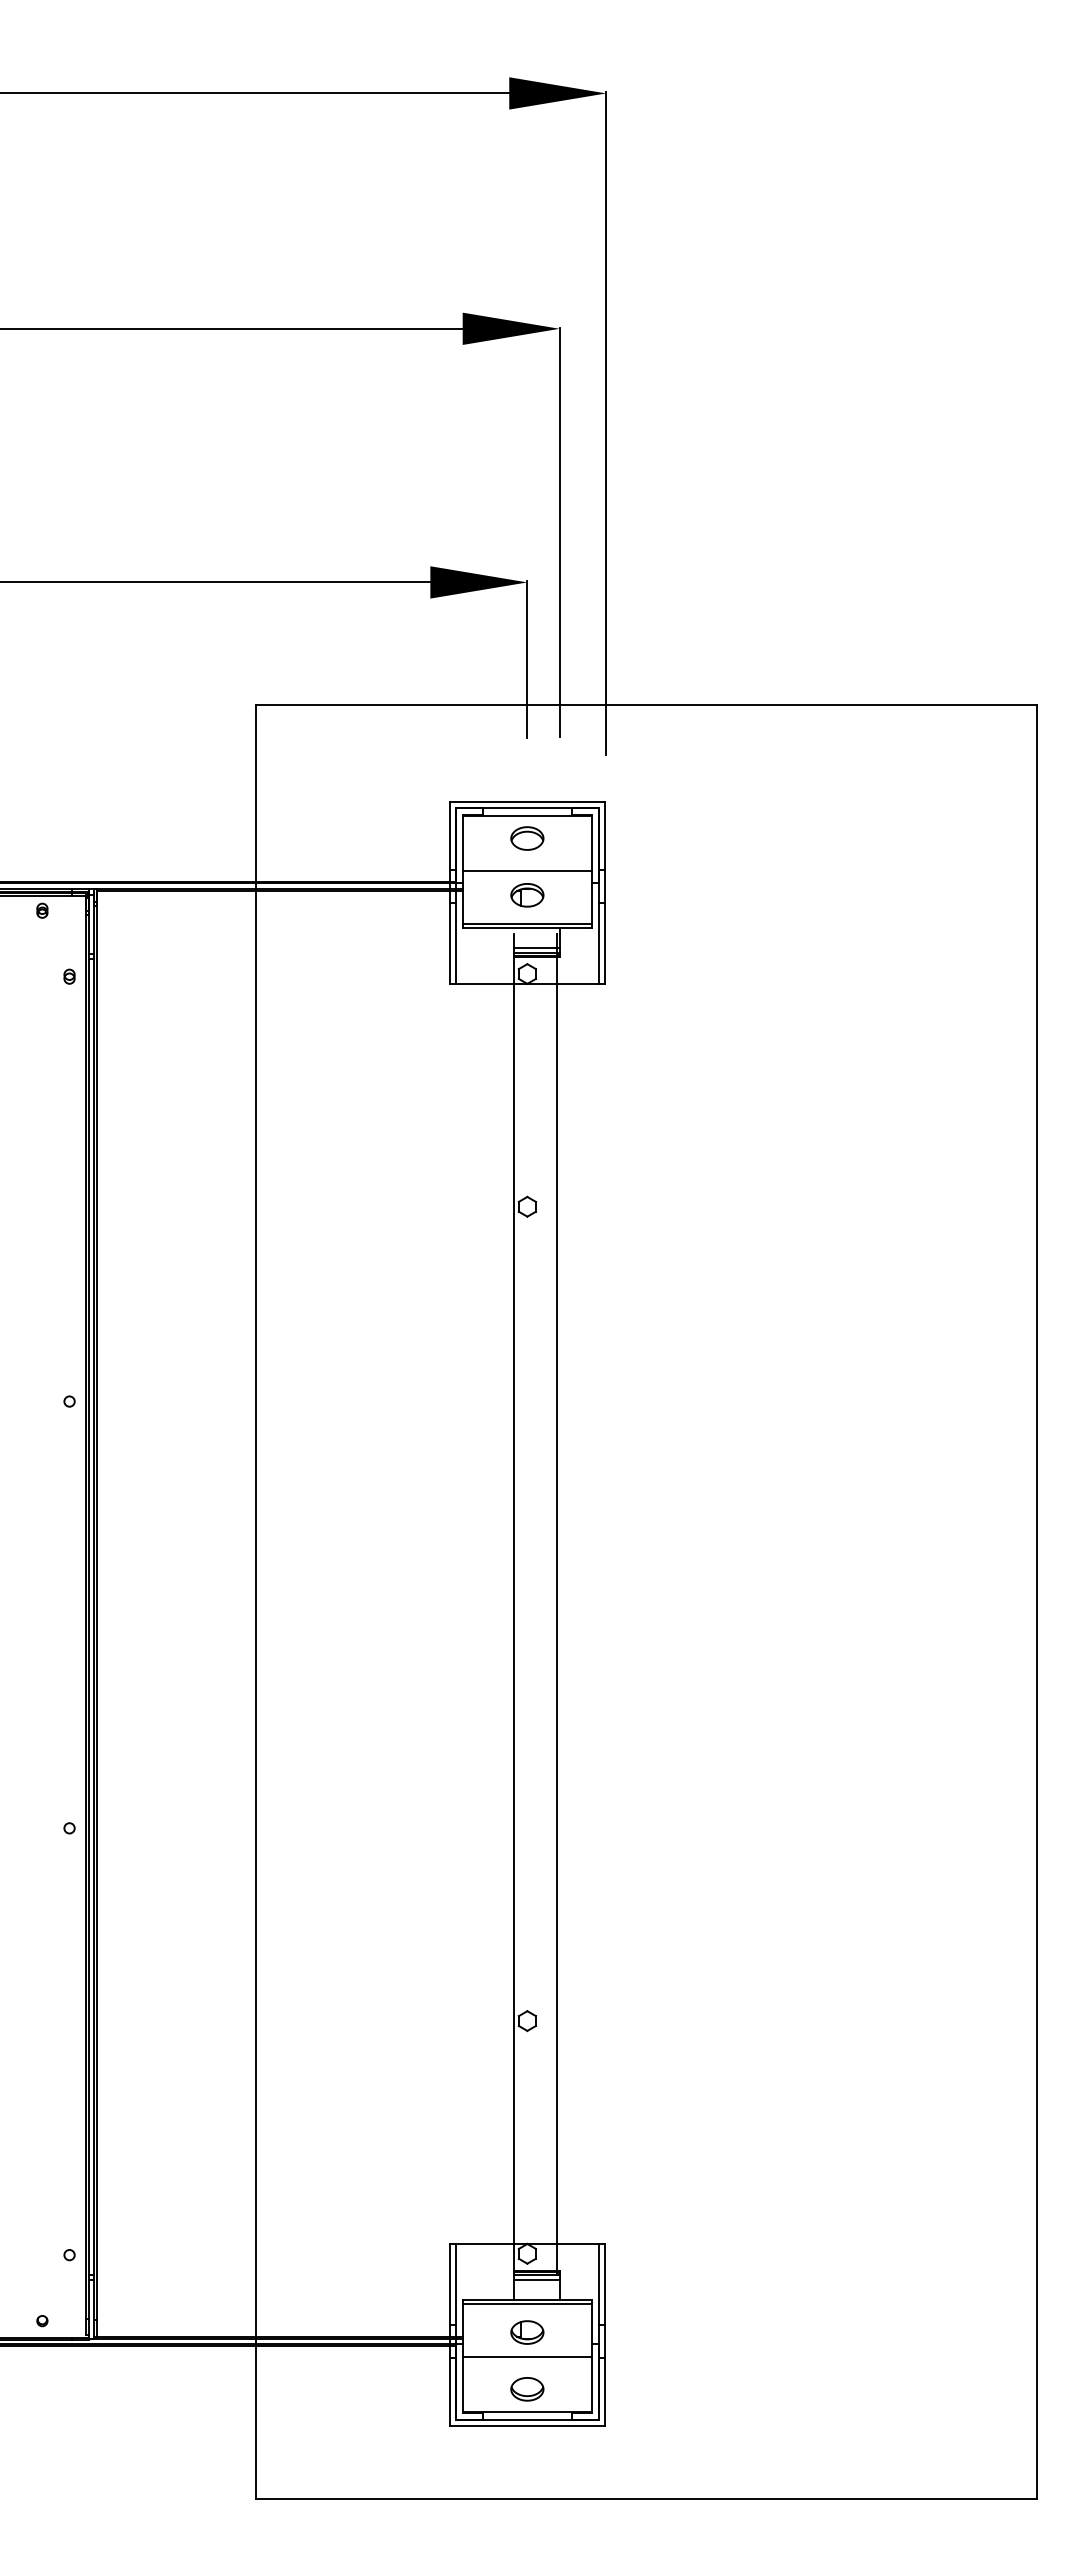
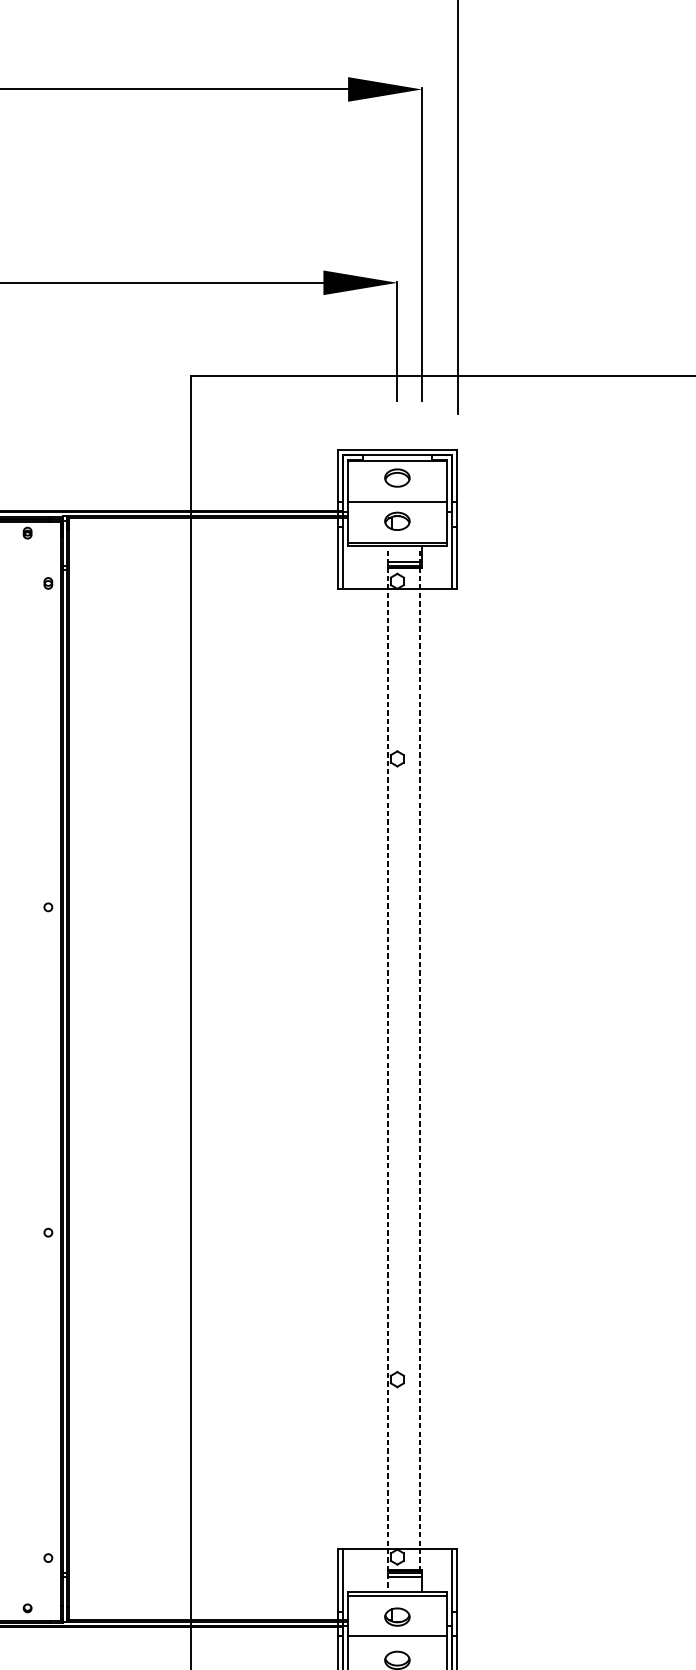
line: (557, 1603) -> (420, 1061), solid -> dashed
line: (514, 1616) -> (387, 1071), solid -> dashed

